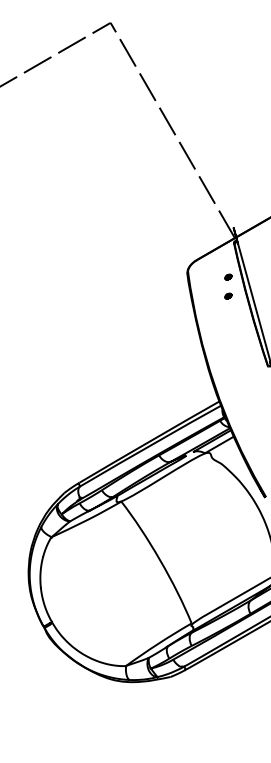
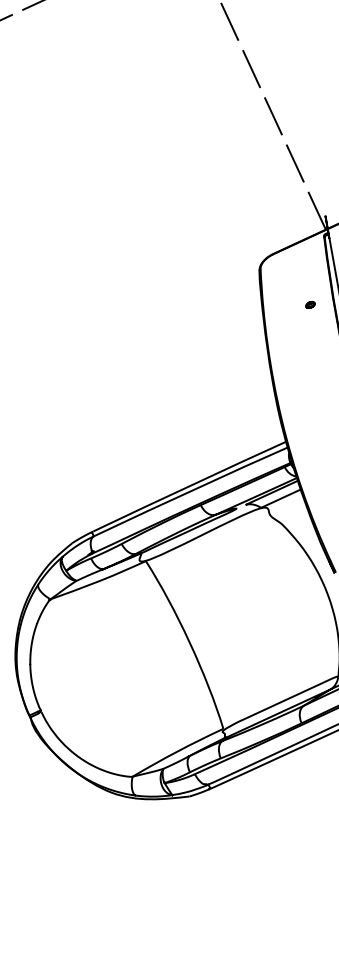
part: (228, 276) -> (312, 279), removed

